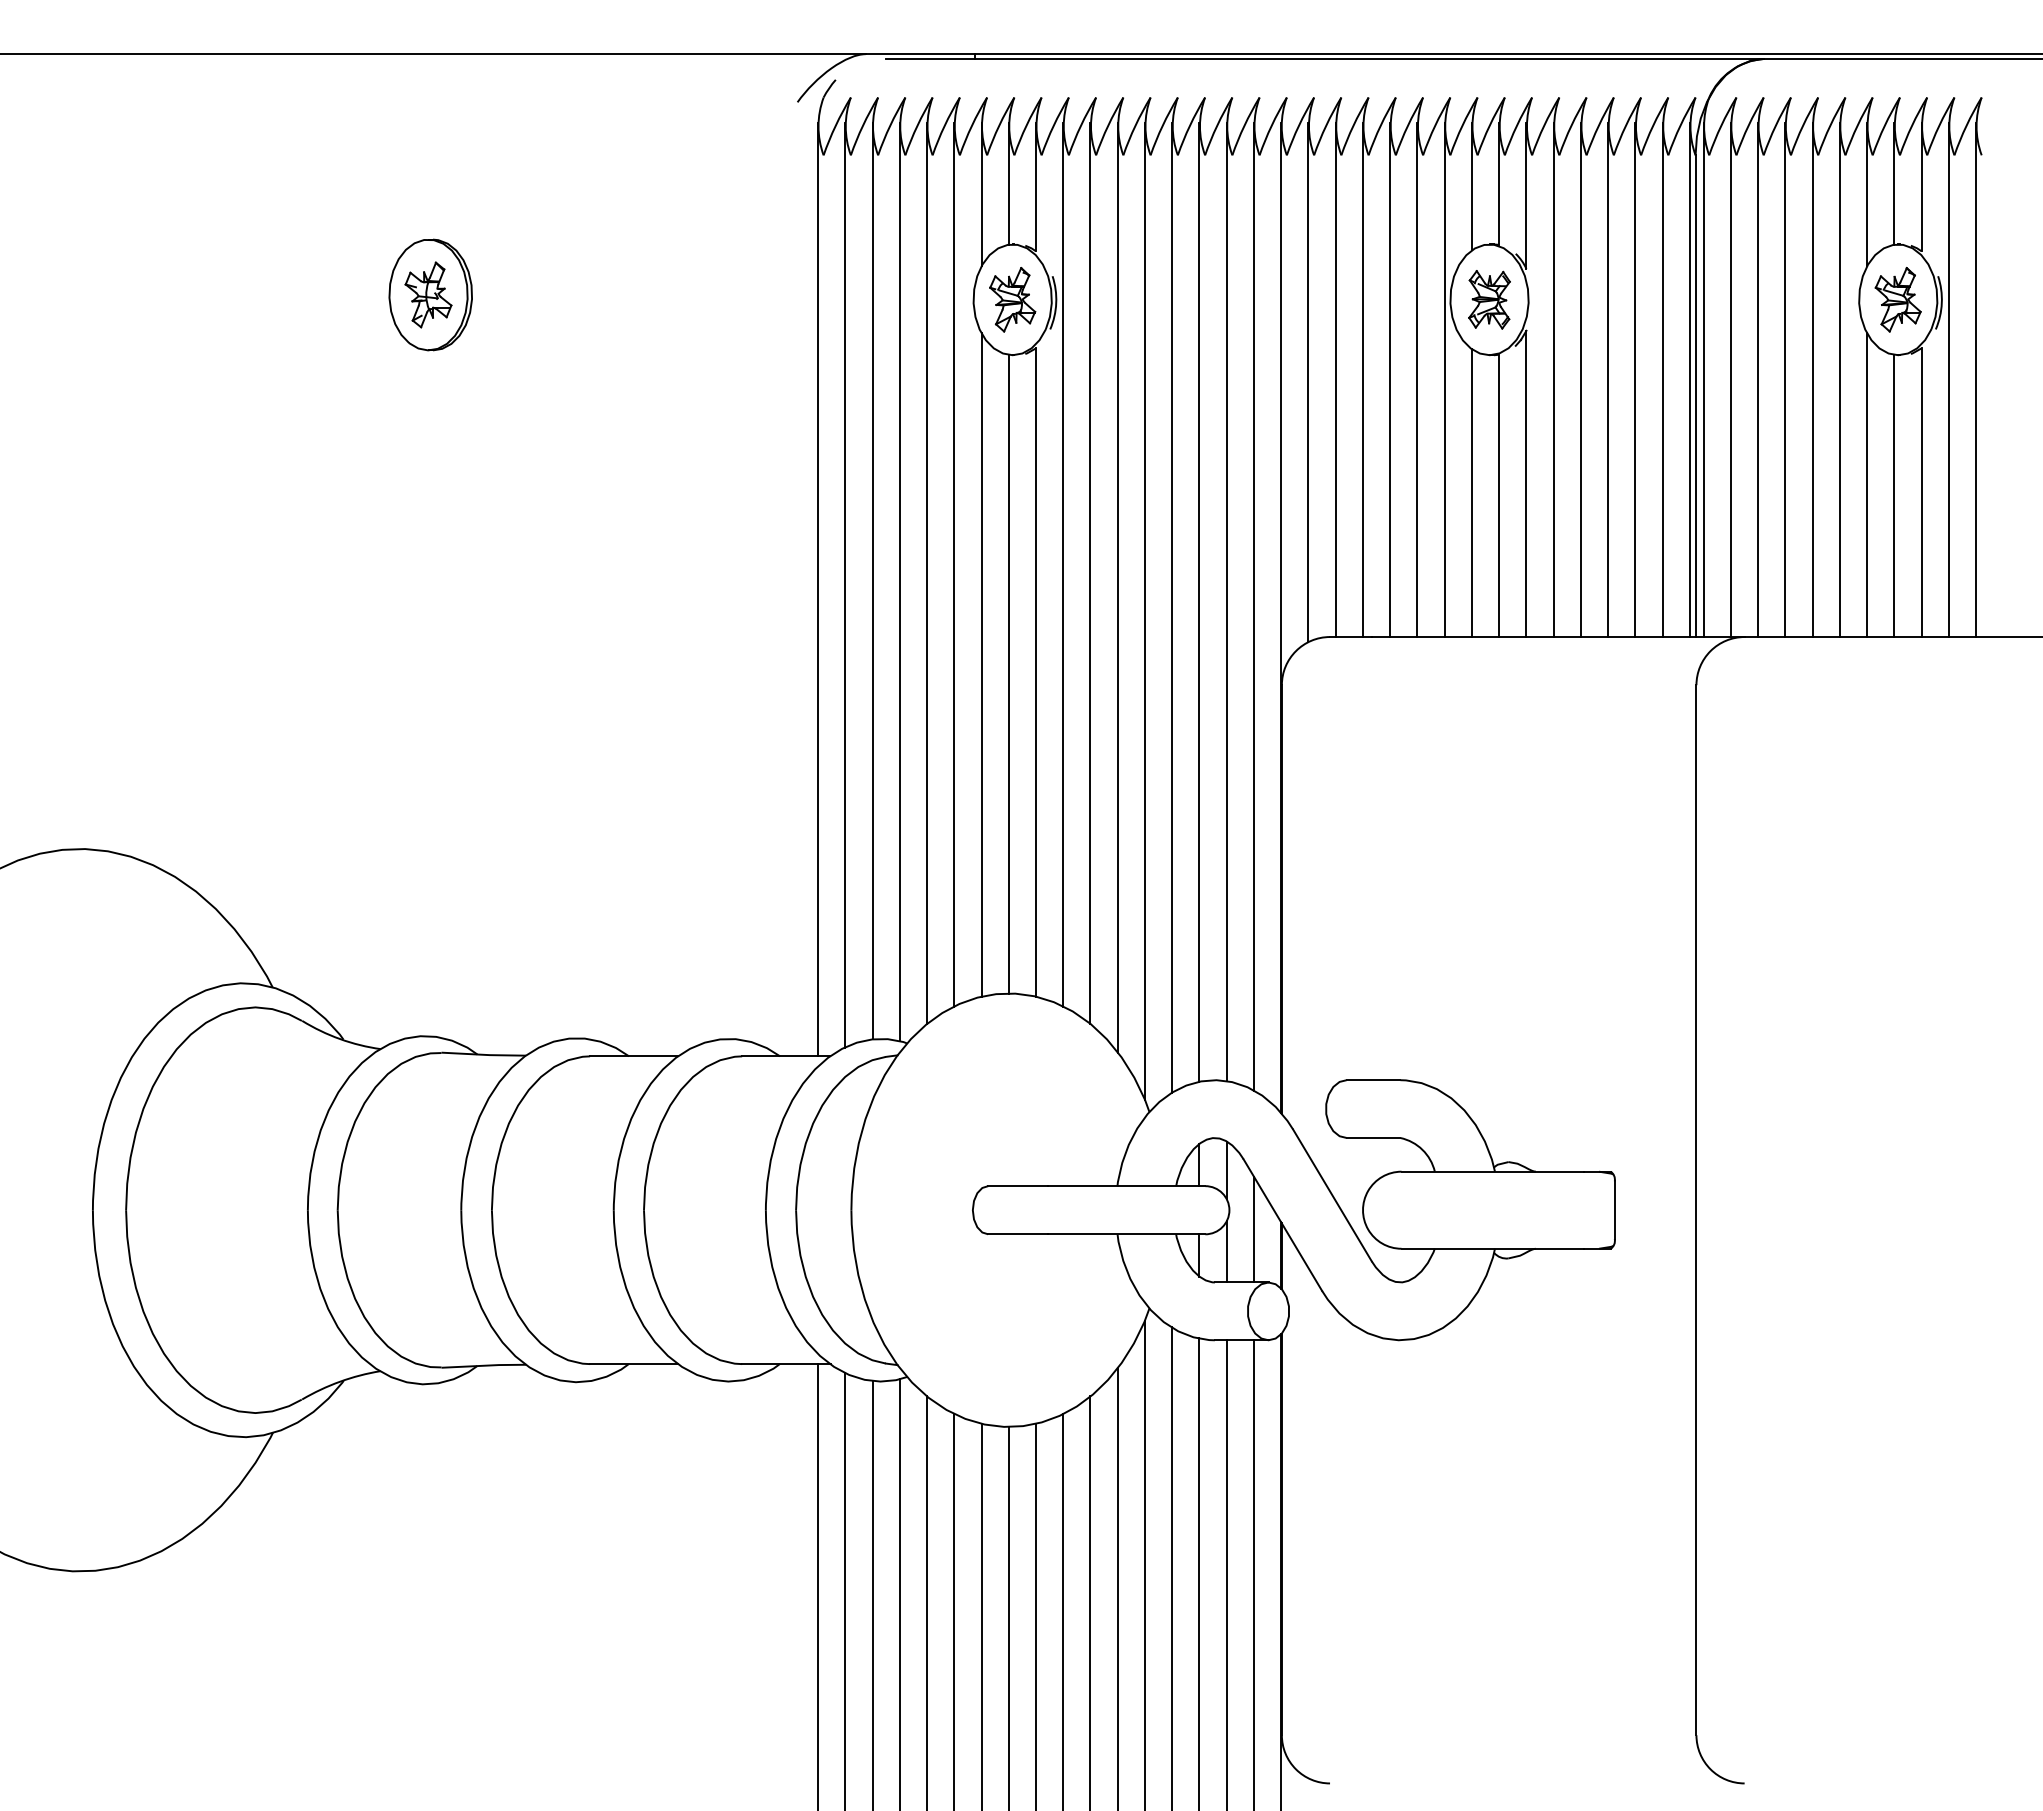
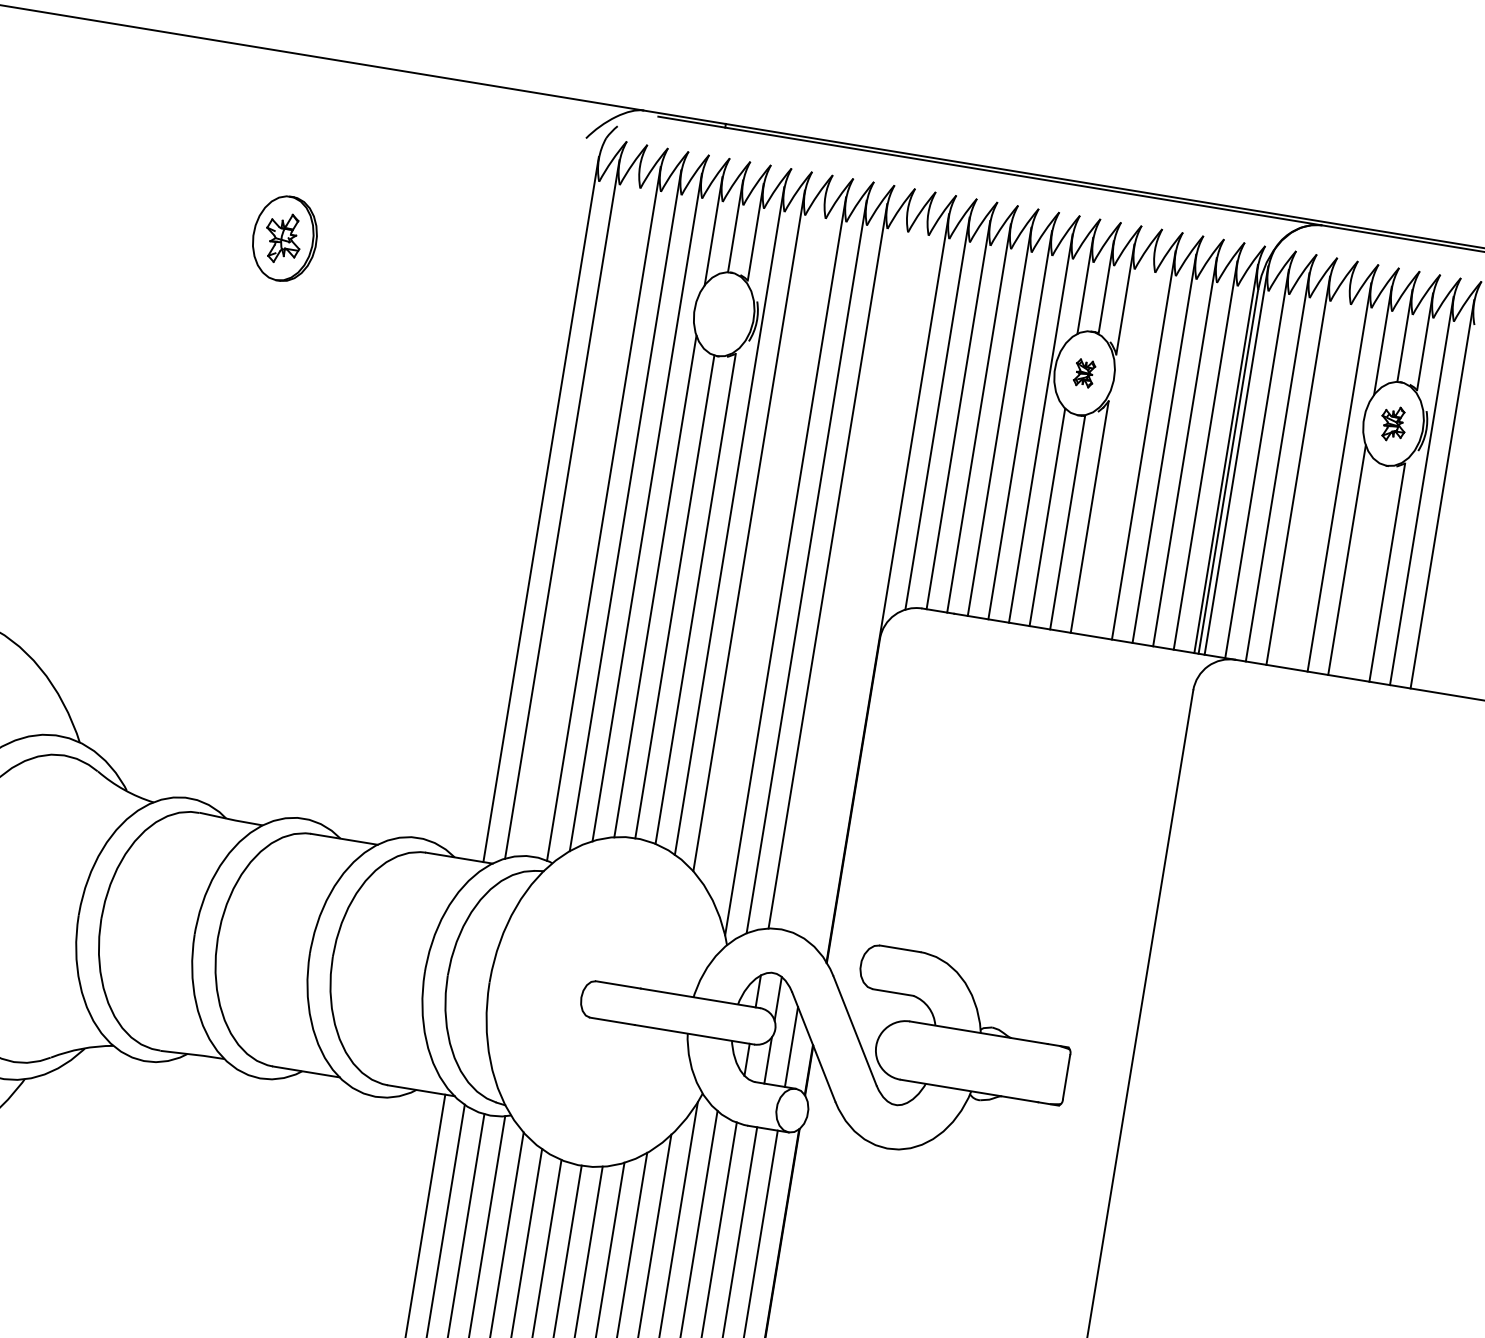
part: (1012, 299) -> (724, 314), removed
part: (1489, 299) -> (1084, 373), size x0.6
part: (1897, 299) -> (1392, 423), size x0.7
line: (1553, 380) -> (1122, 442), removed
line: (1812, 380) -> (1318, 474), removed
line: (1894, 495) -> (1366, 571), removed
line: (872, 581) -> (583, 509), removed
line: (1117, 587) -> (767, 544), removed
line: (1226, 602) -> (848, 569), removed
line: (1253, 606) -> (868, 575), removed

